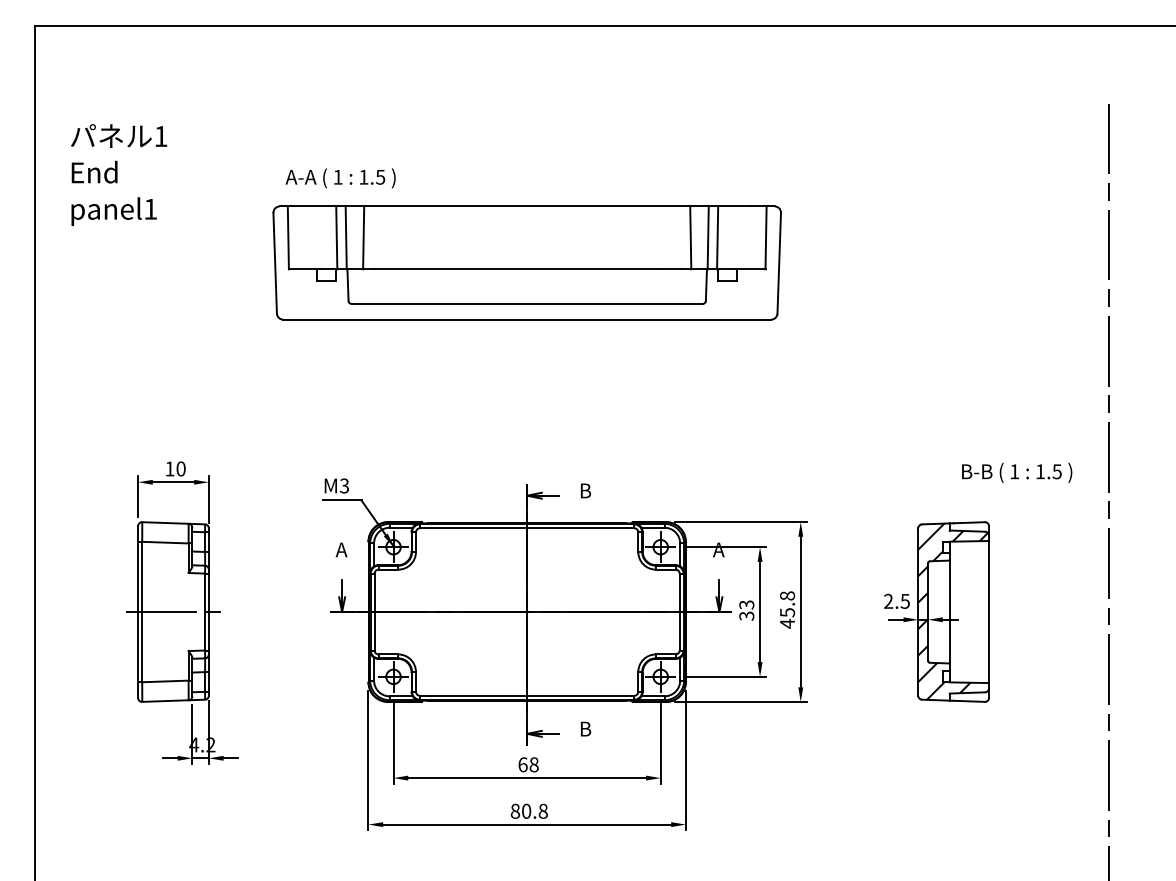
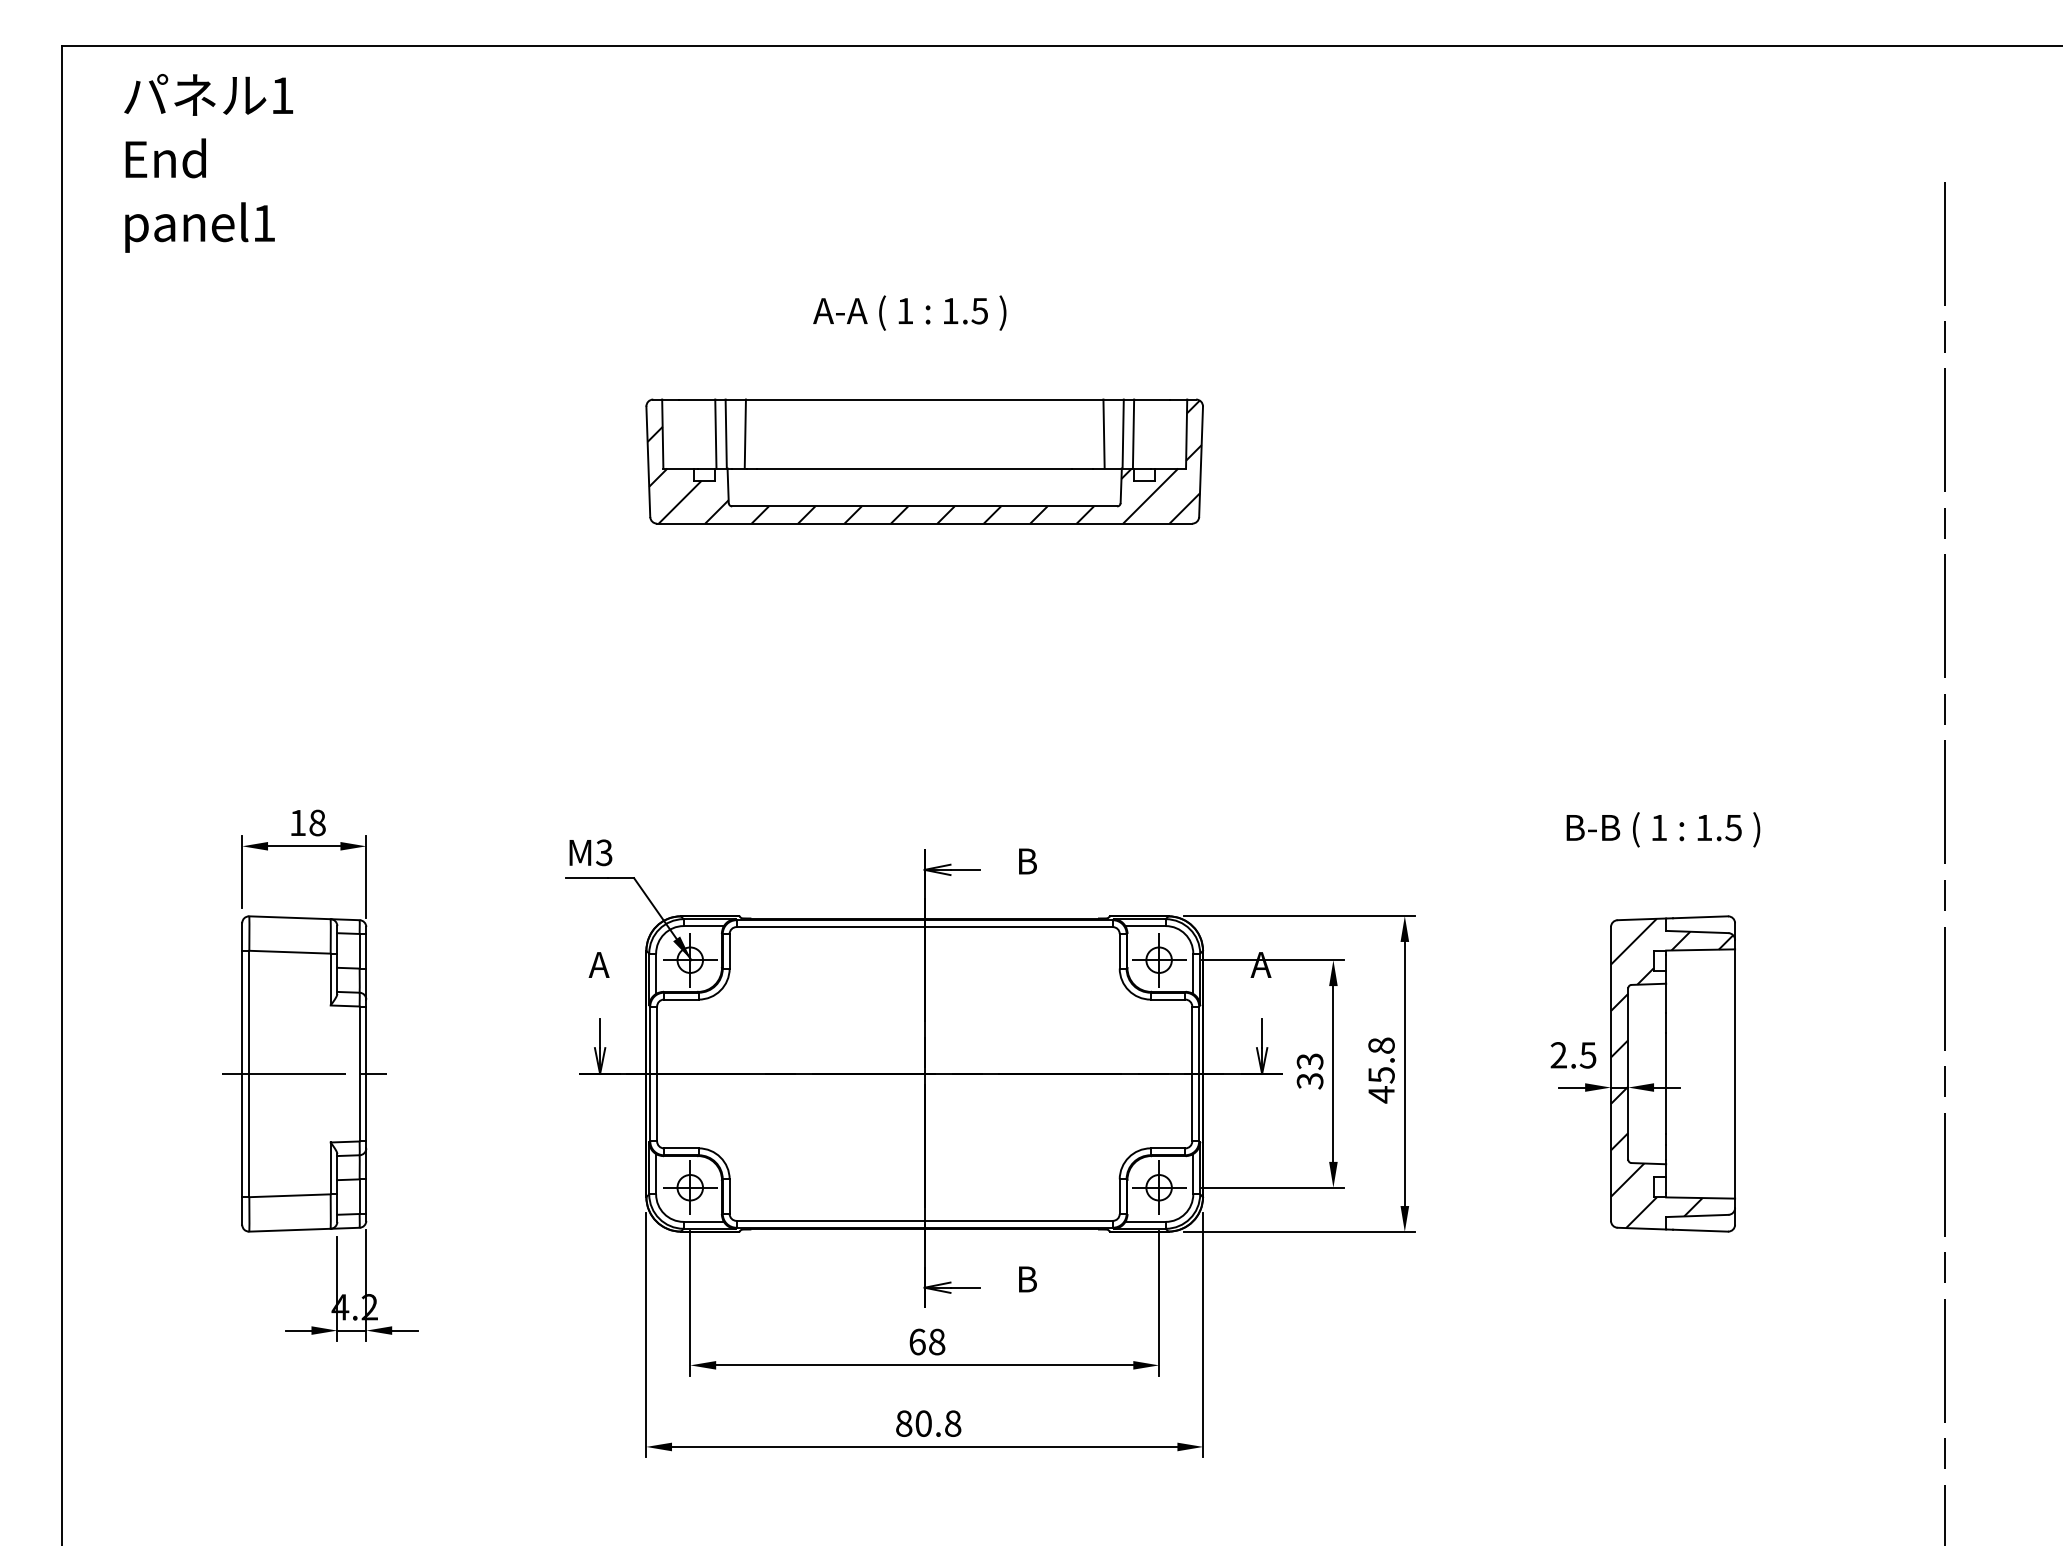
text: (119, 174) -> (209, 162), moved
text: (340, 178) -> (909, 313), moved
part: (526, 262) -> (923, 460), size x0.62
text: (180, 469) -> (316, 823), 10 -> 18
text: (1017, 472) -> (1664, 829), moved

